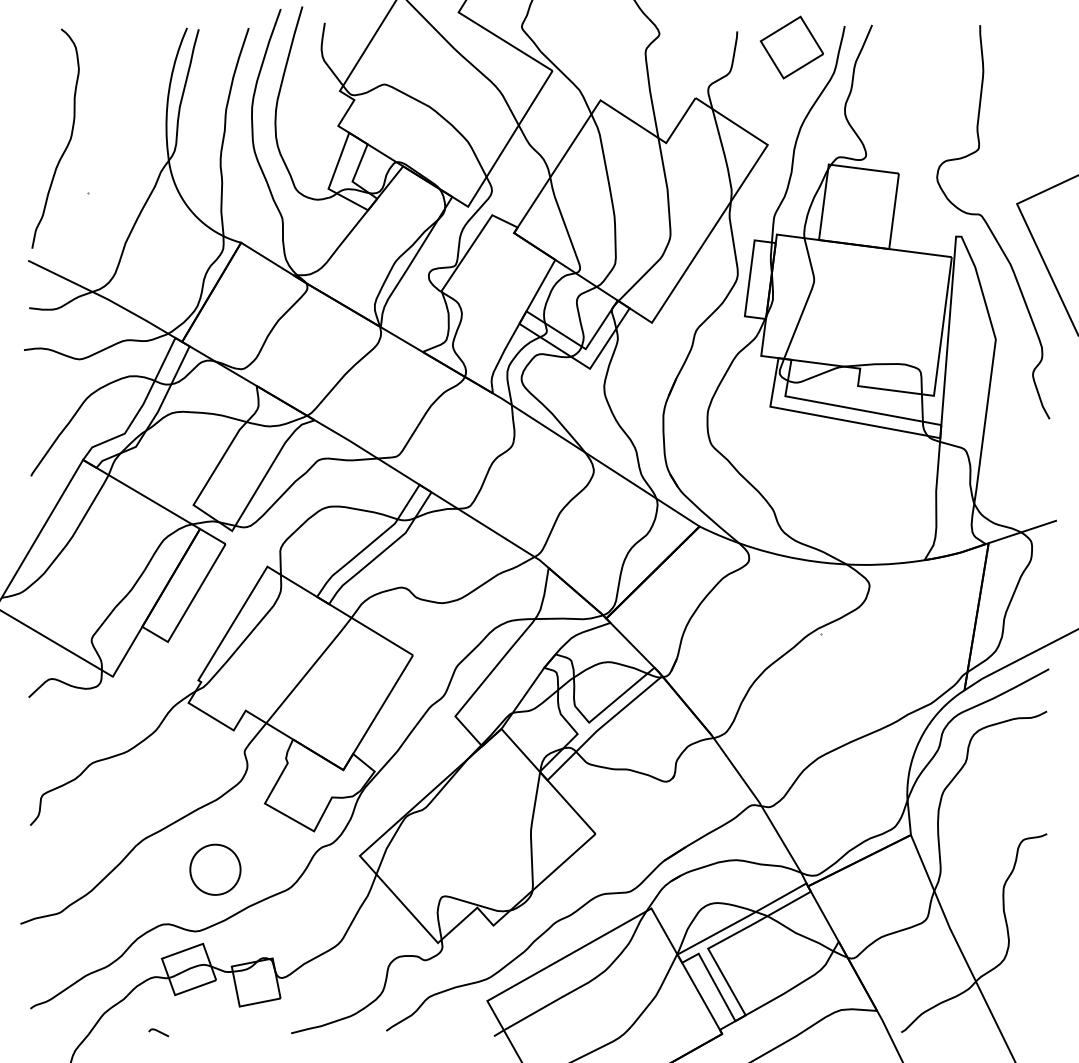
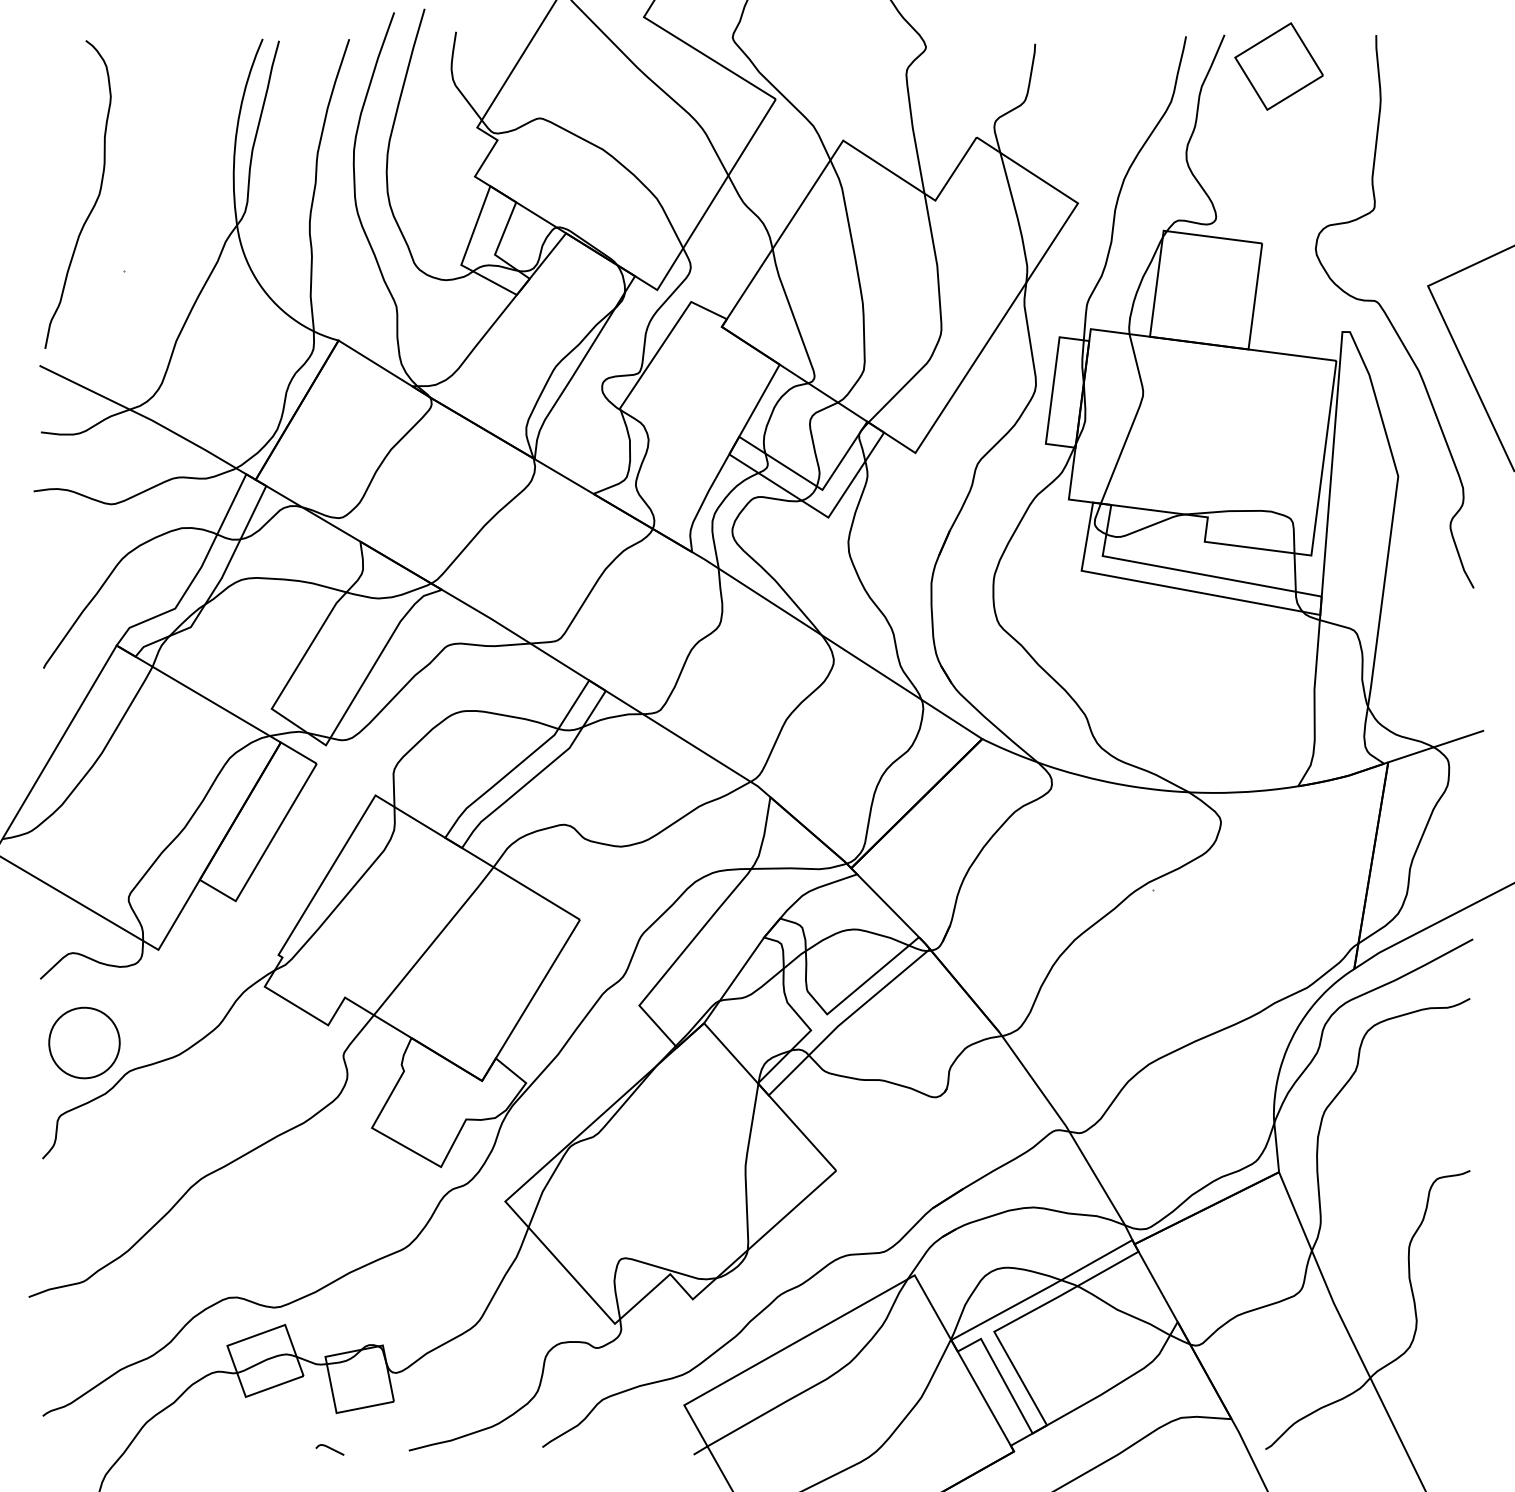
part: (791, 47) -> (1278, 66), moved
part: (215, 869) -> (84, 1042), moved
curve: (158, 1031) -> (329, 1448), moved

